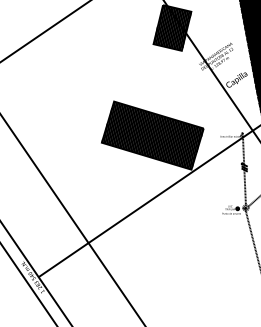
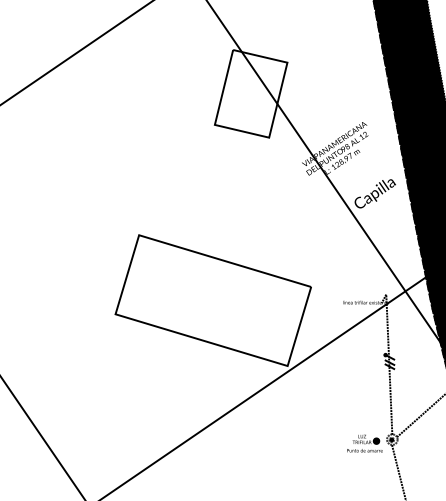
hatch: (172, 27) -> (251, 92), removed
hatch: (152, 135) -> (212, 300), removed

